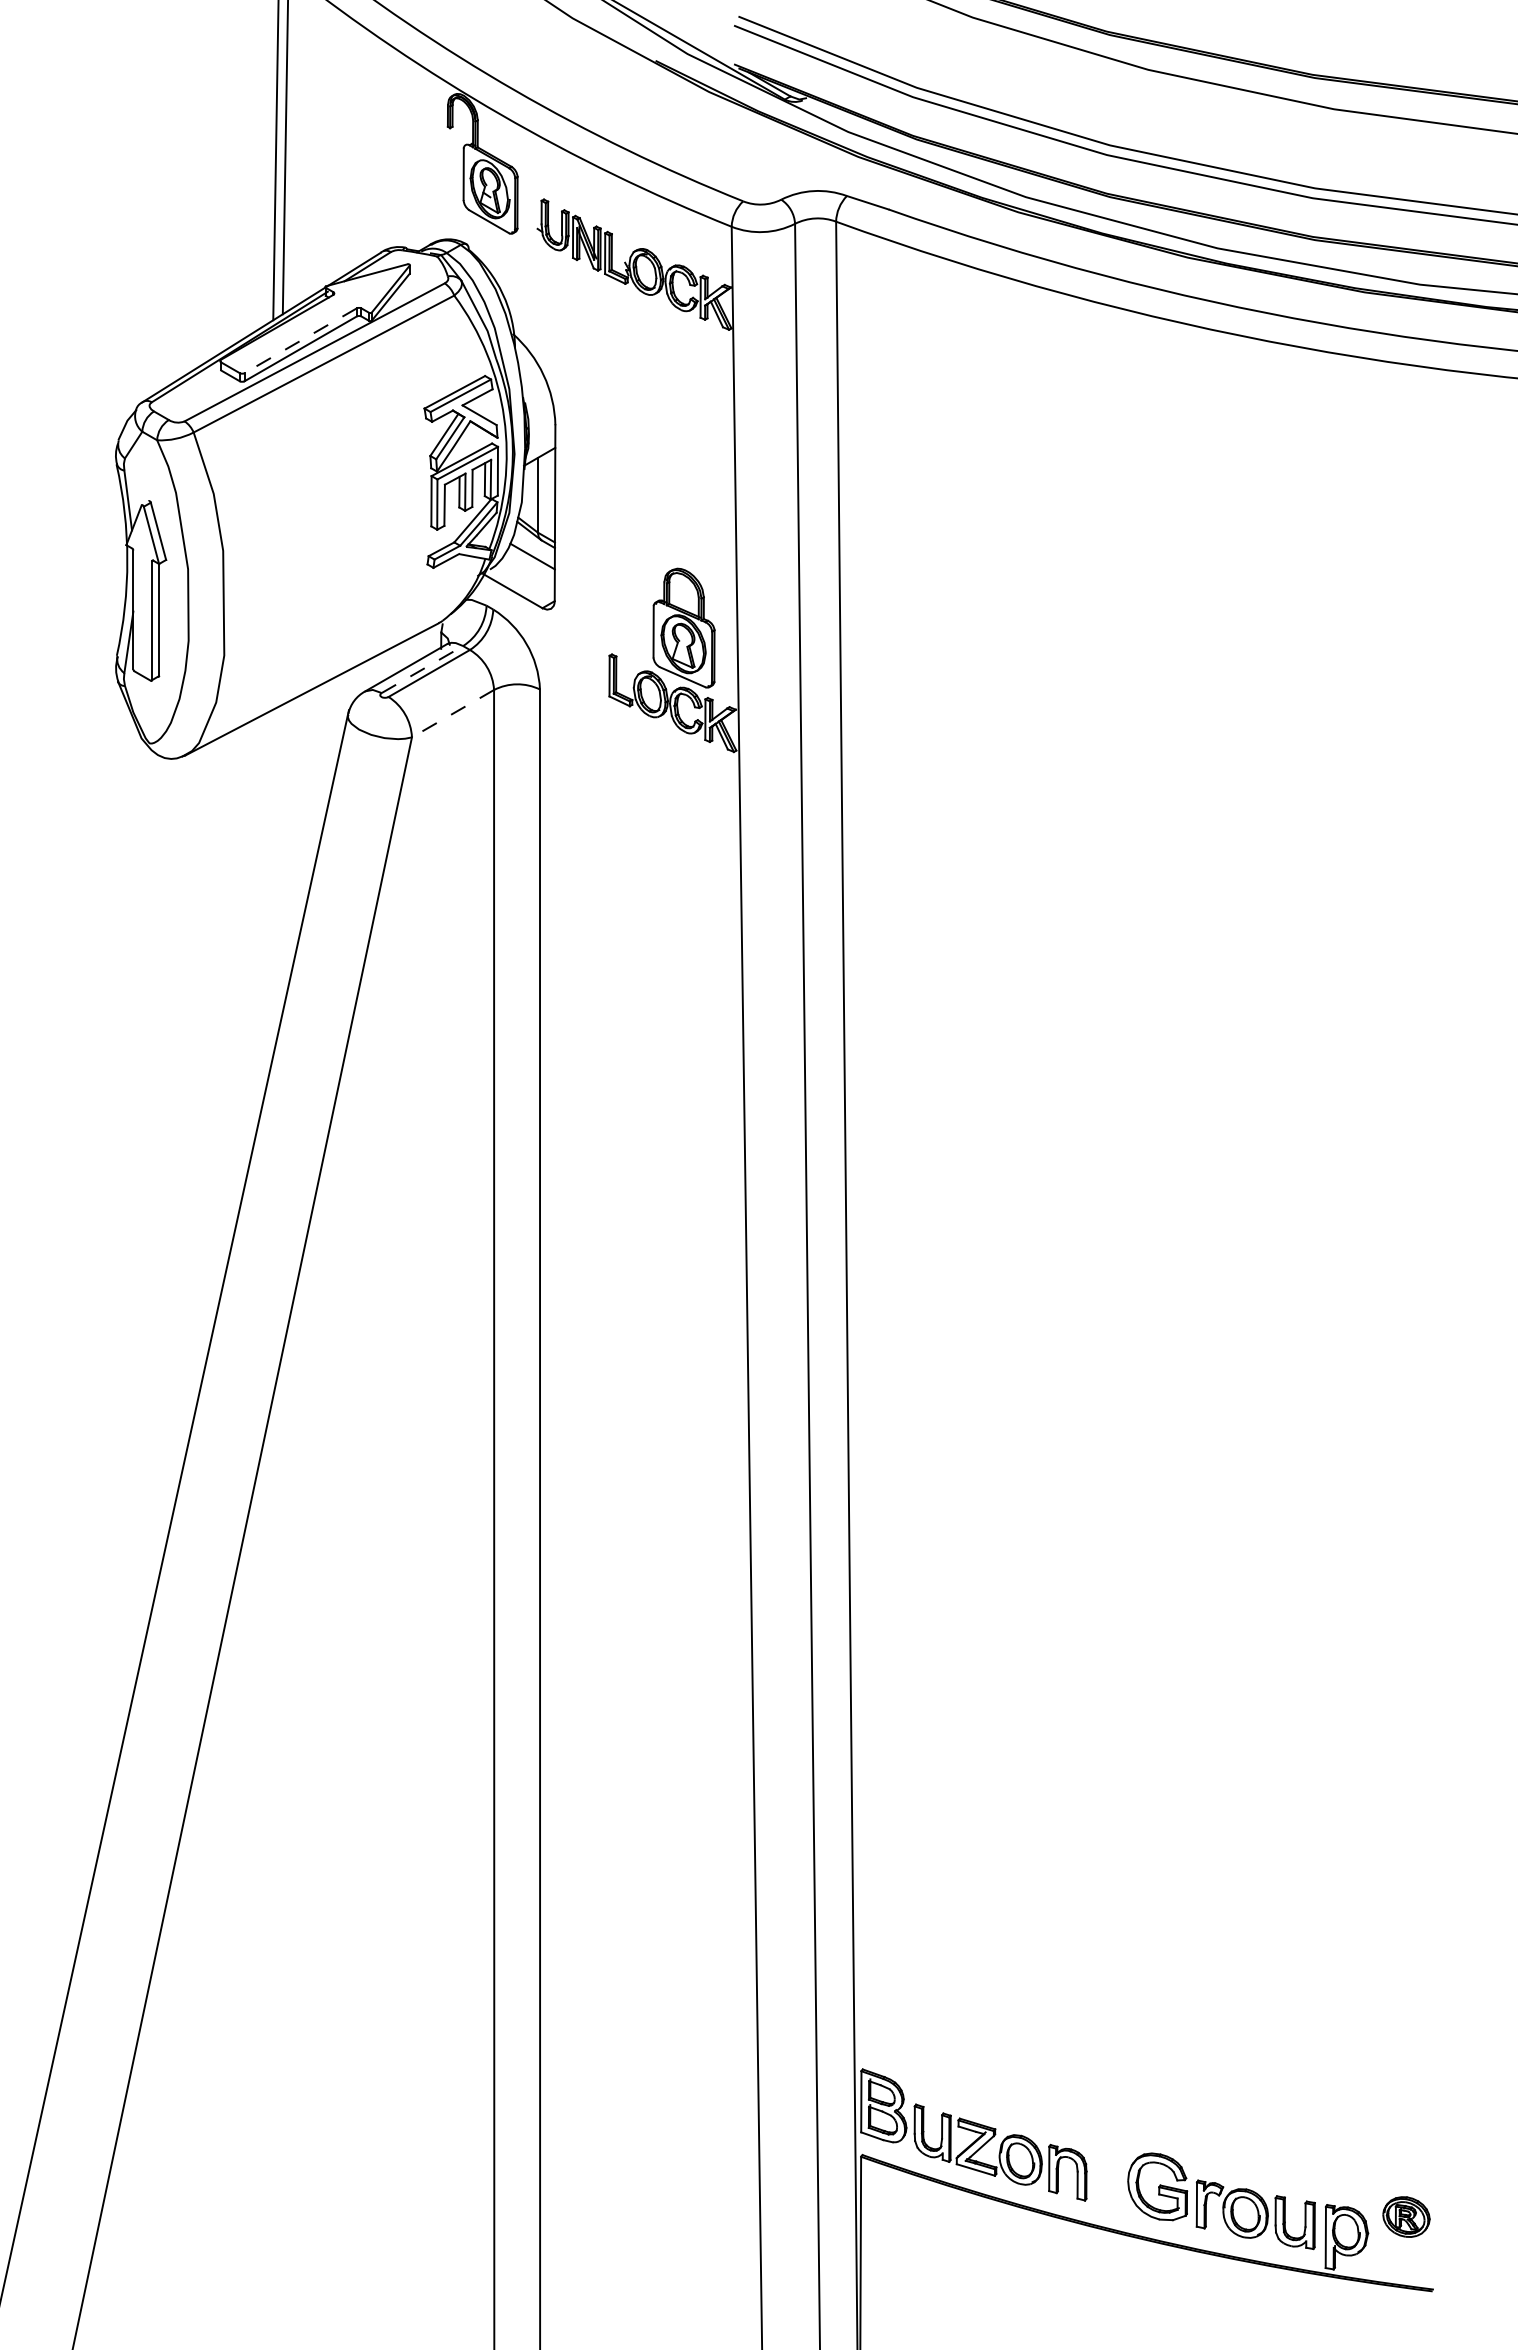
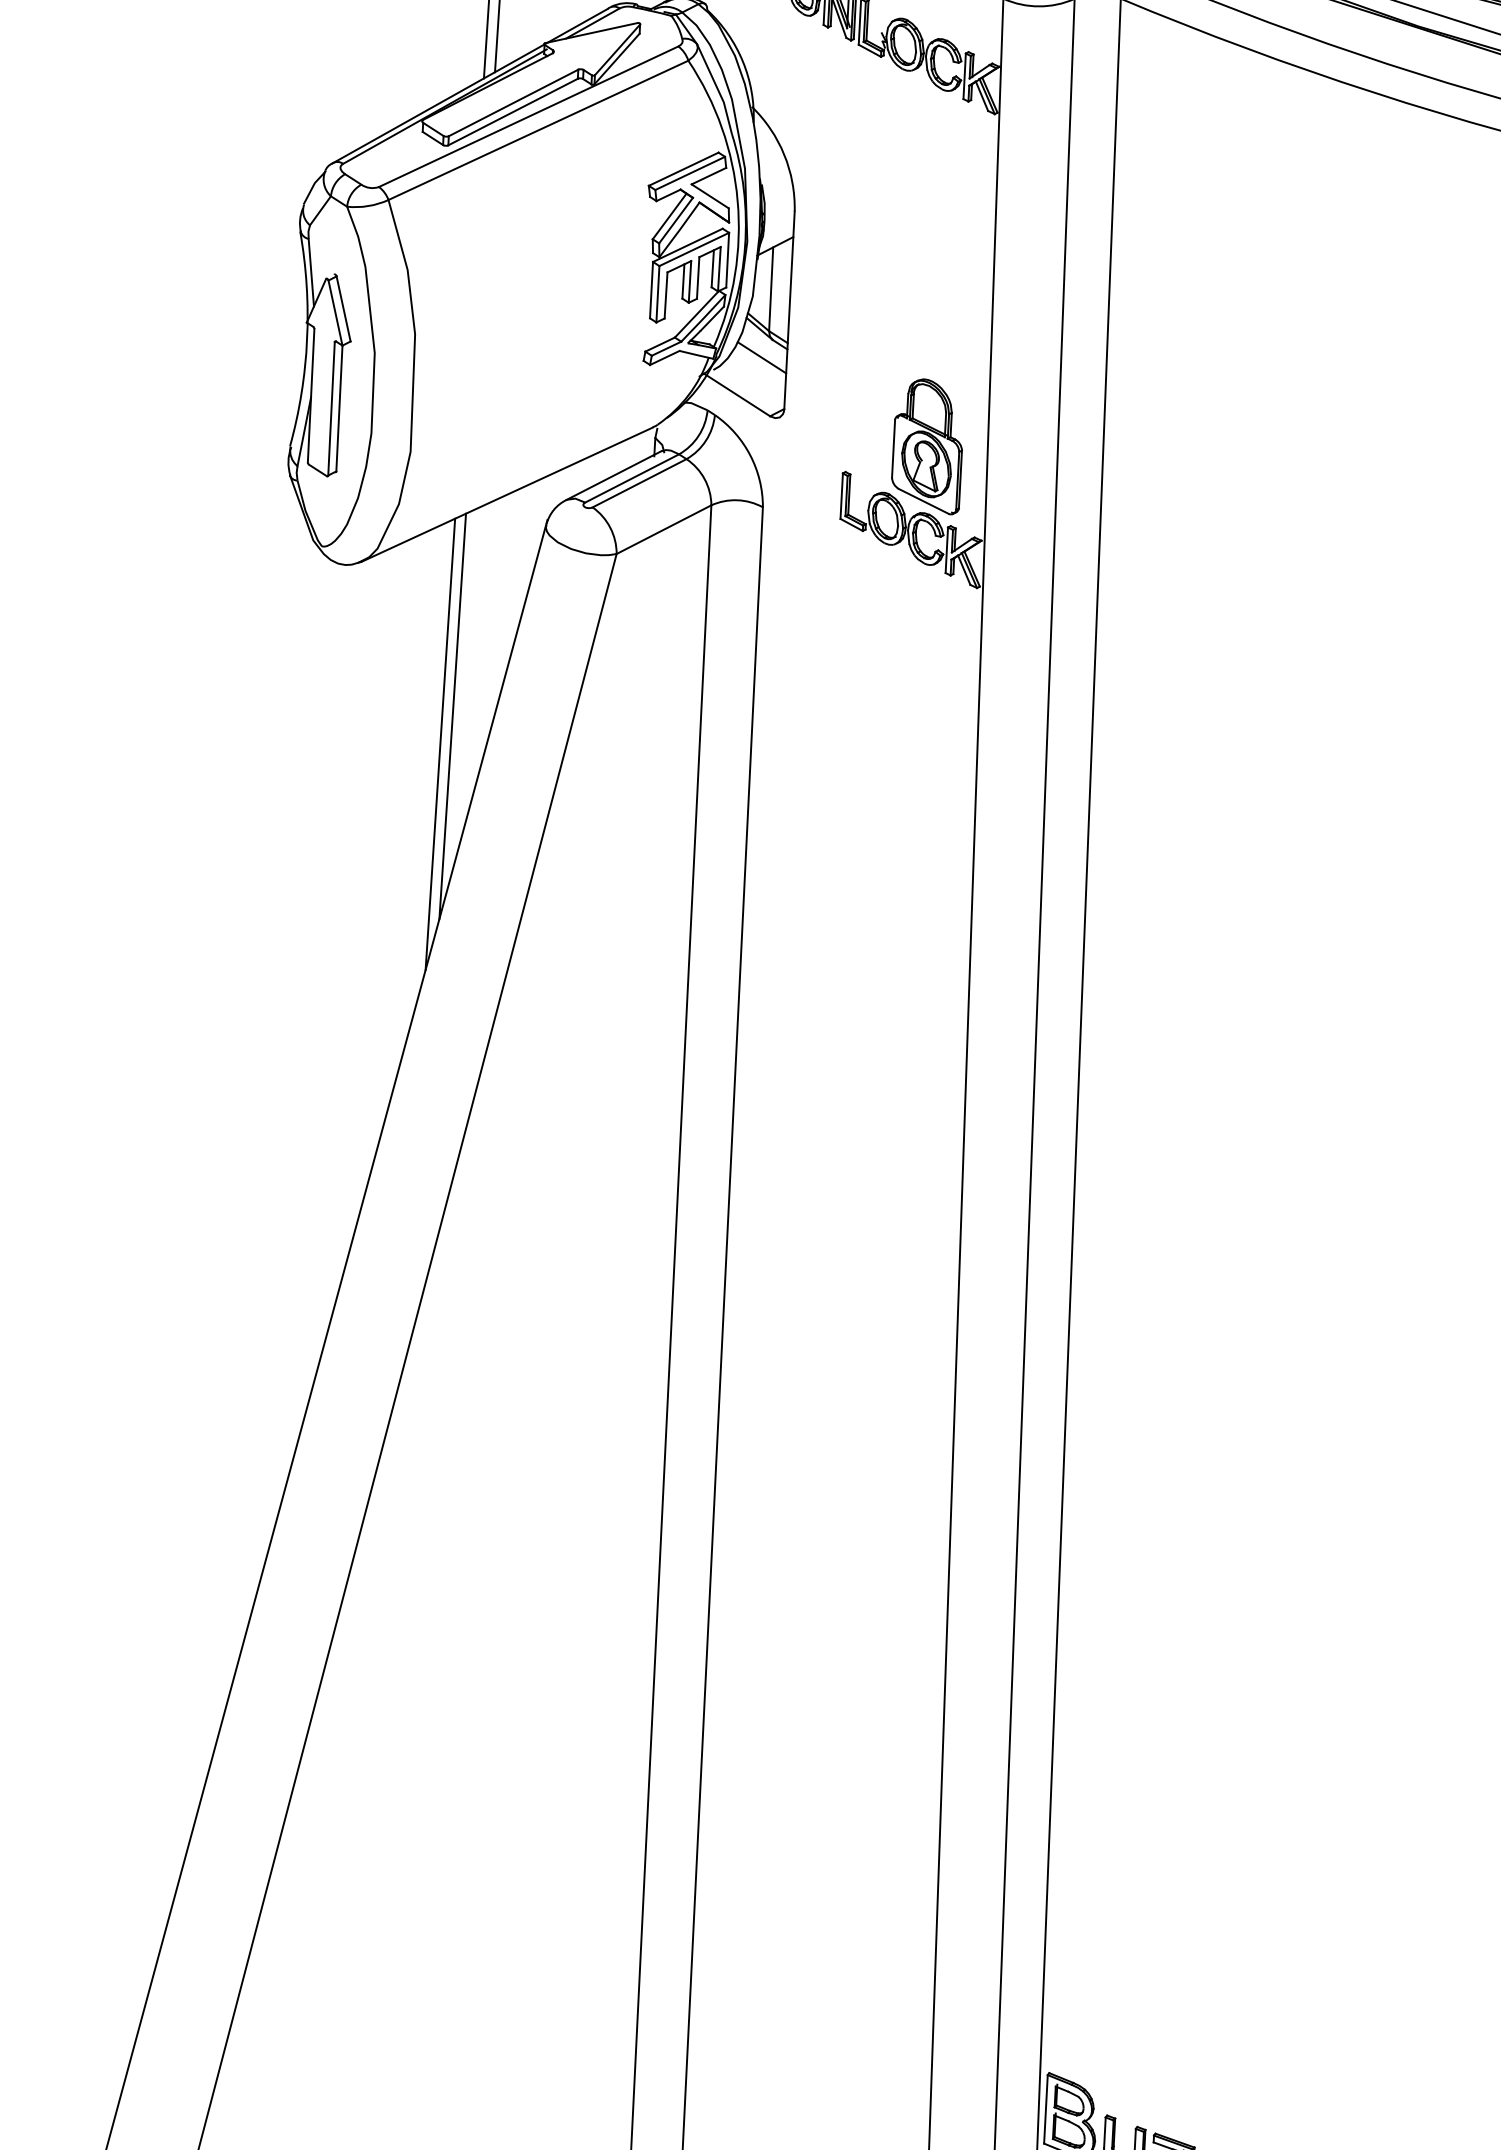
line: (300, 340) -> (513, 102), dashed -> solid
line: (422, 669) -> (632, 478), dashed -> solid
line: (452, 713) -> (663, 529), dashed -> solid
line: (273, 888) -> (453, 715), added
line: (263, 914) -> (440, 744), added

